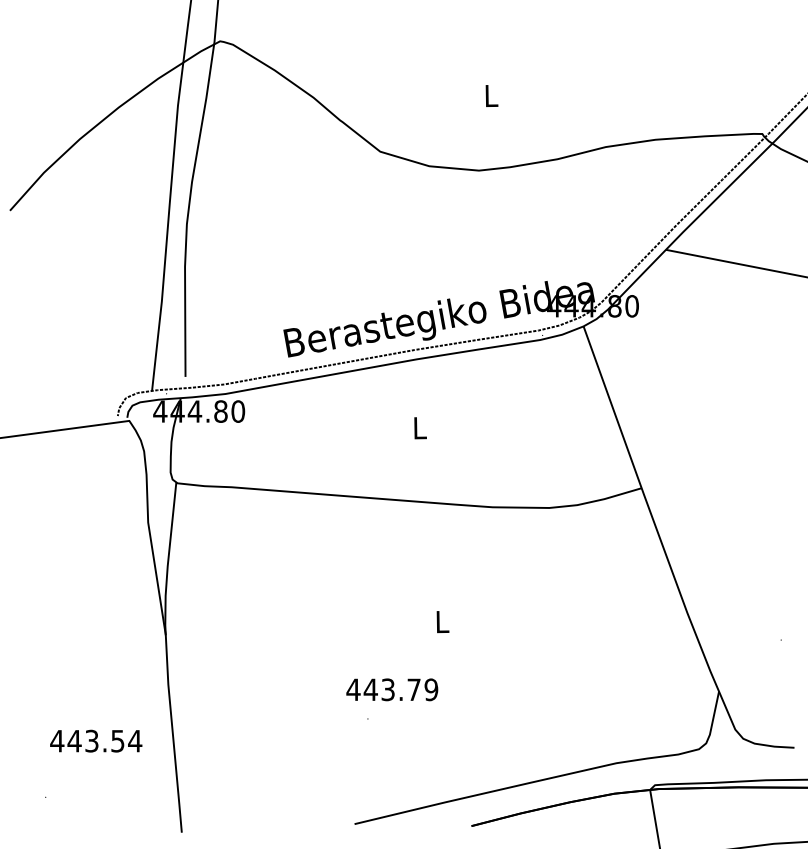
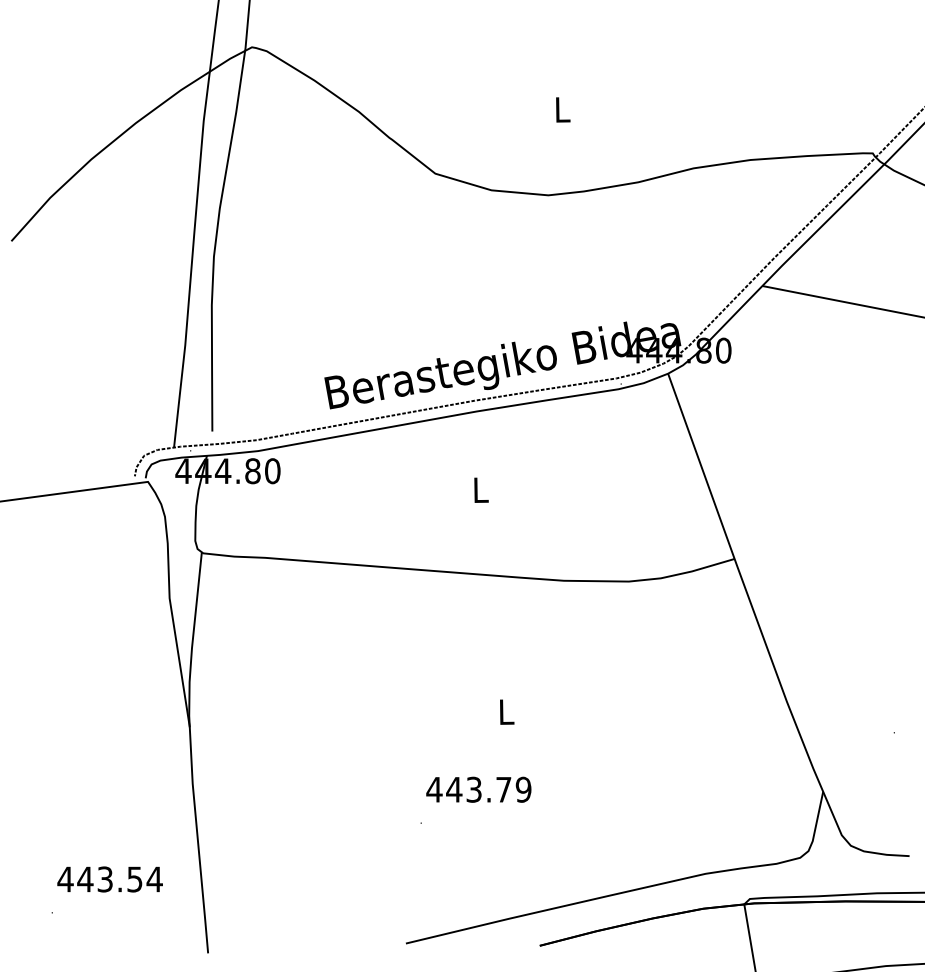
text: (392, 689) -> (479, 789), moved
text: (96, 740) -> (110, 878), moved

